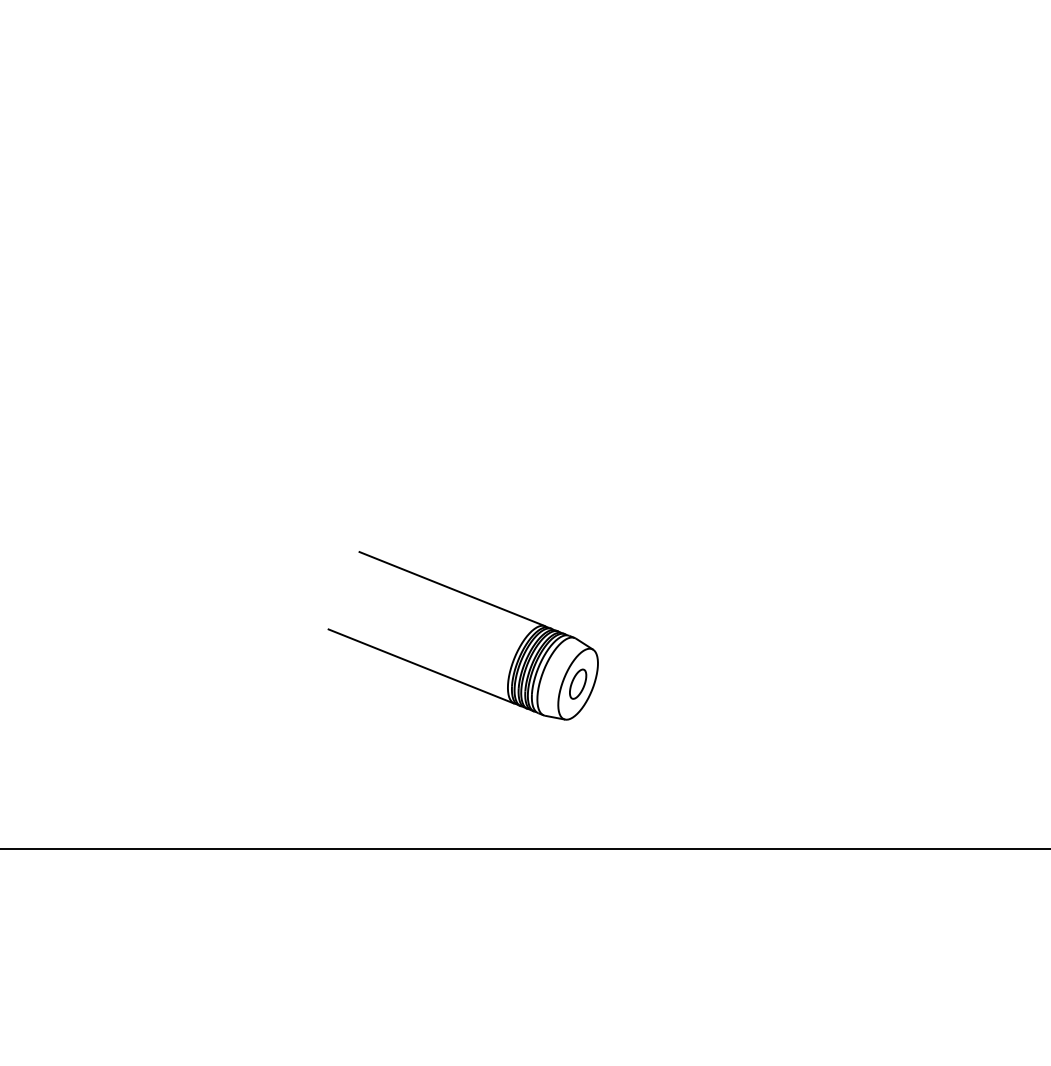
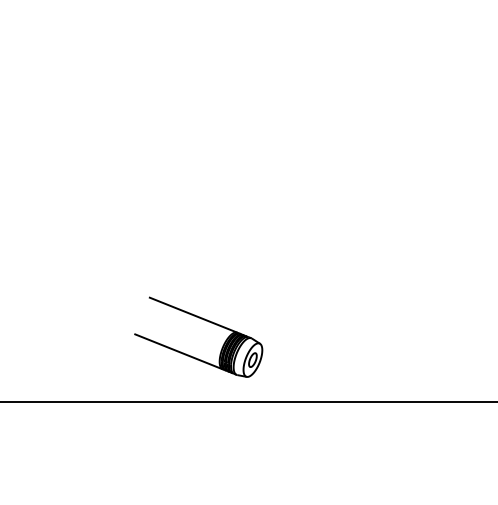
part: (473, 600) -> (203, 320), moved

